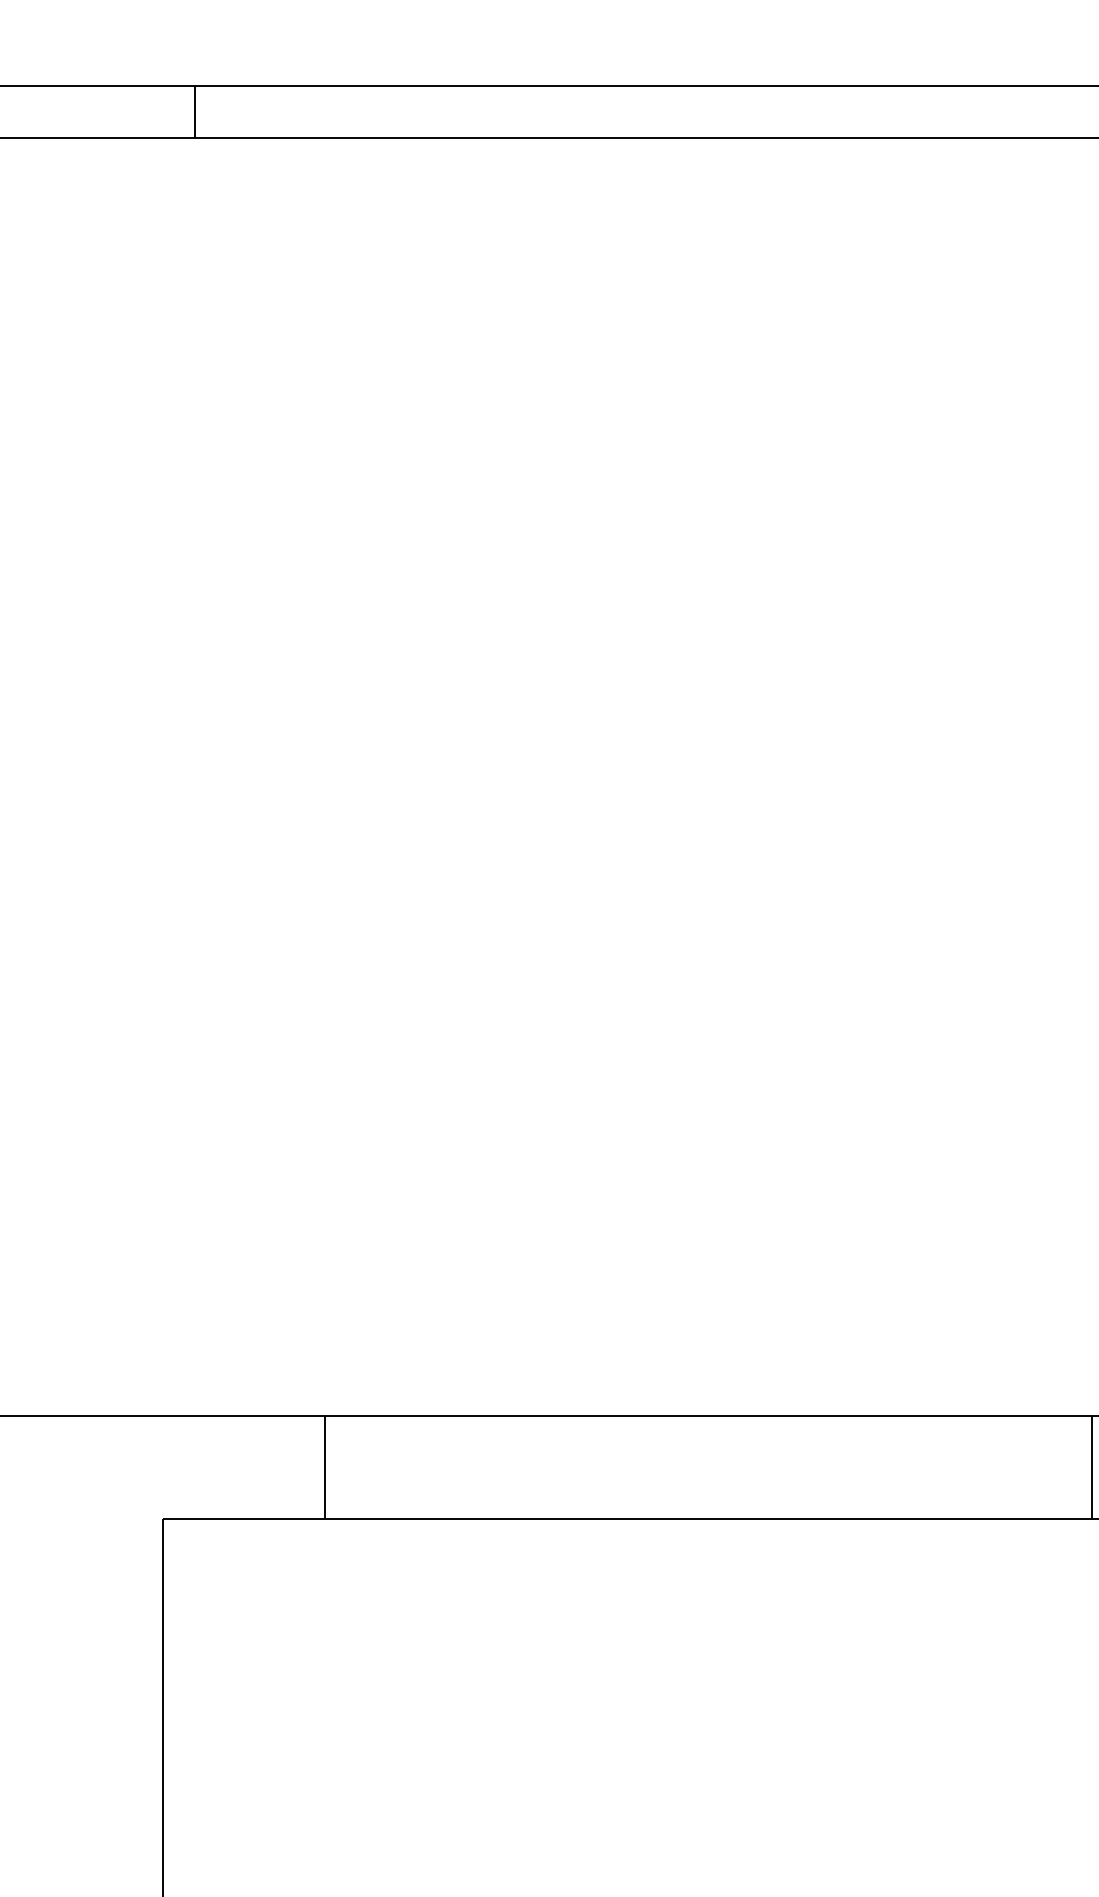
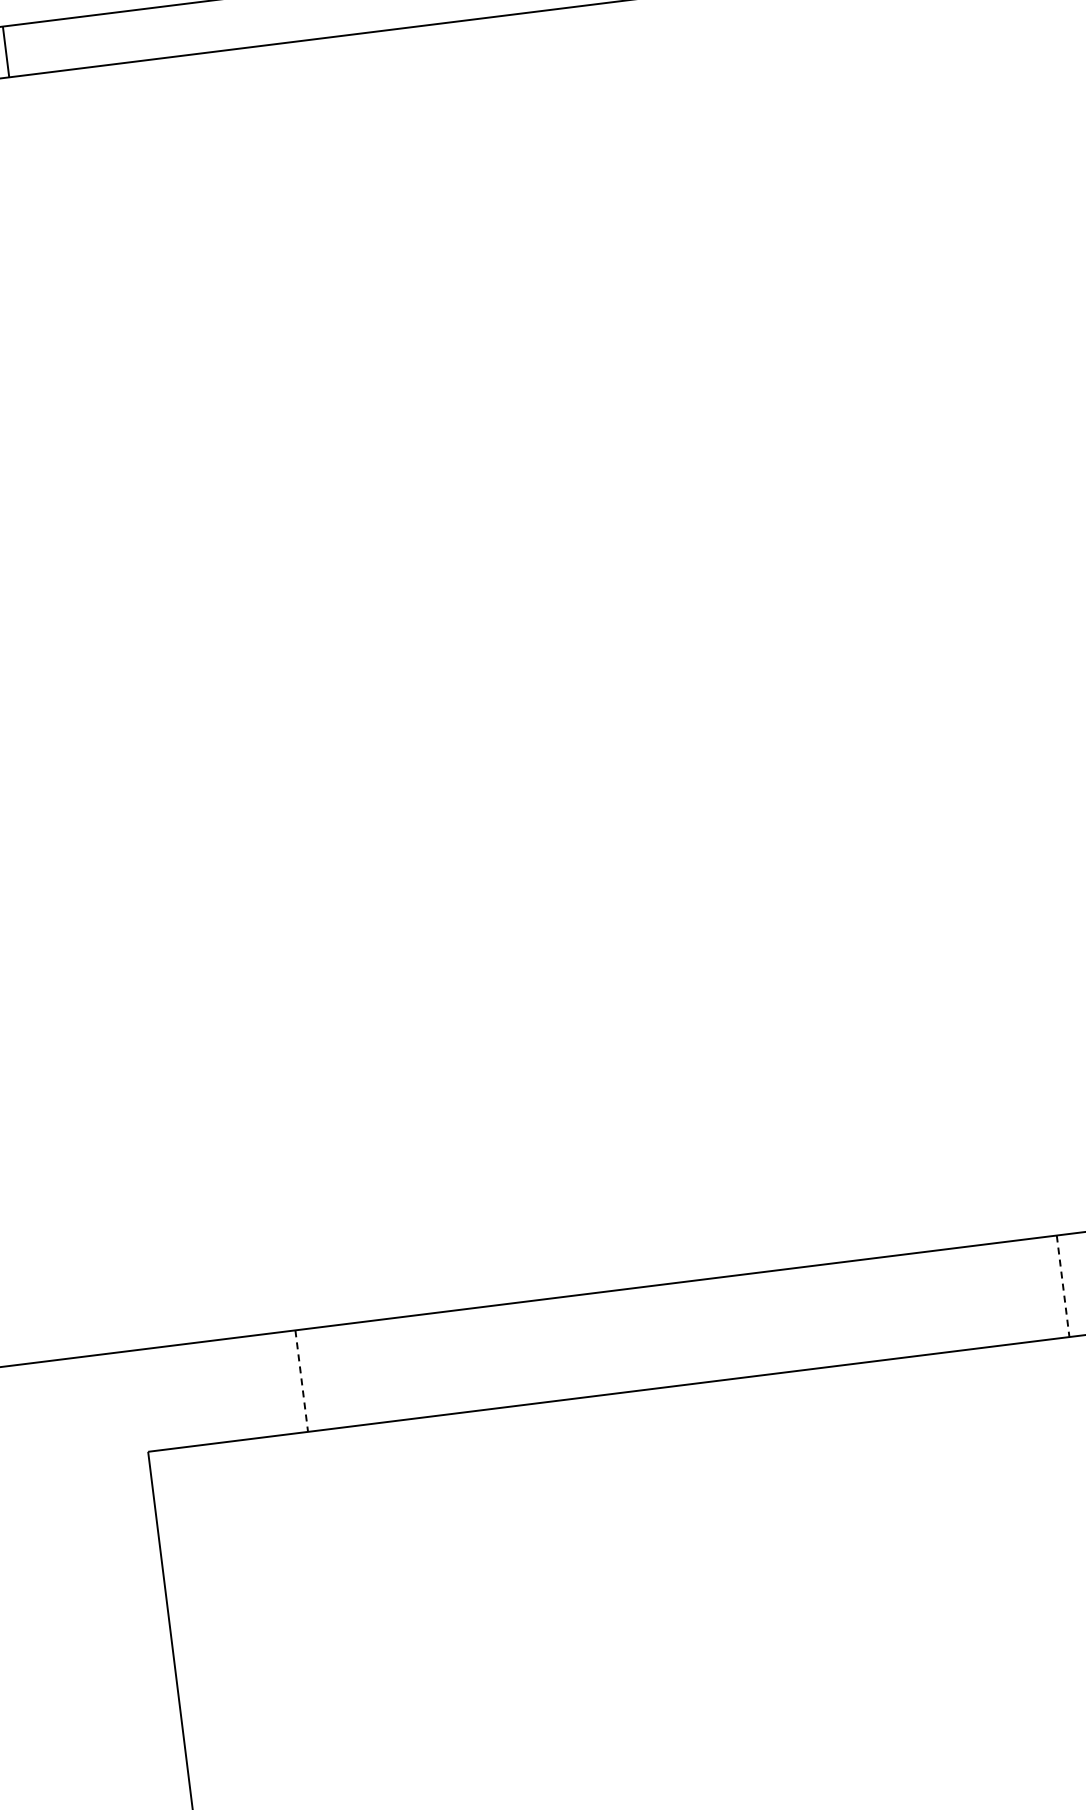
line: (324, 1467) -> (301, 1381), solid -> dashed
line: (1091, 1467) -> (1062, 1286), solid -> dashed

